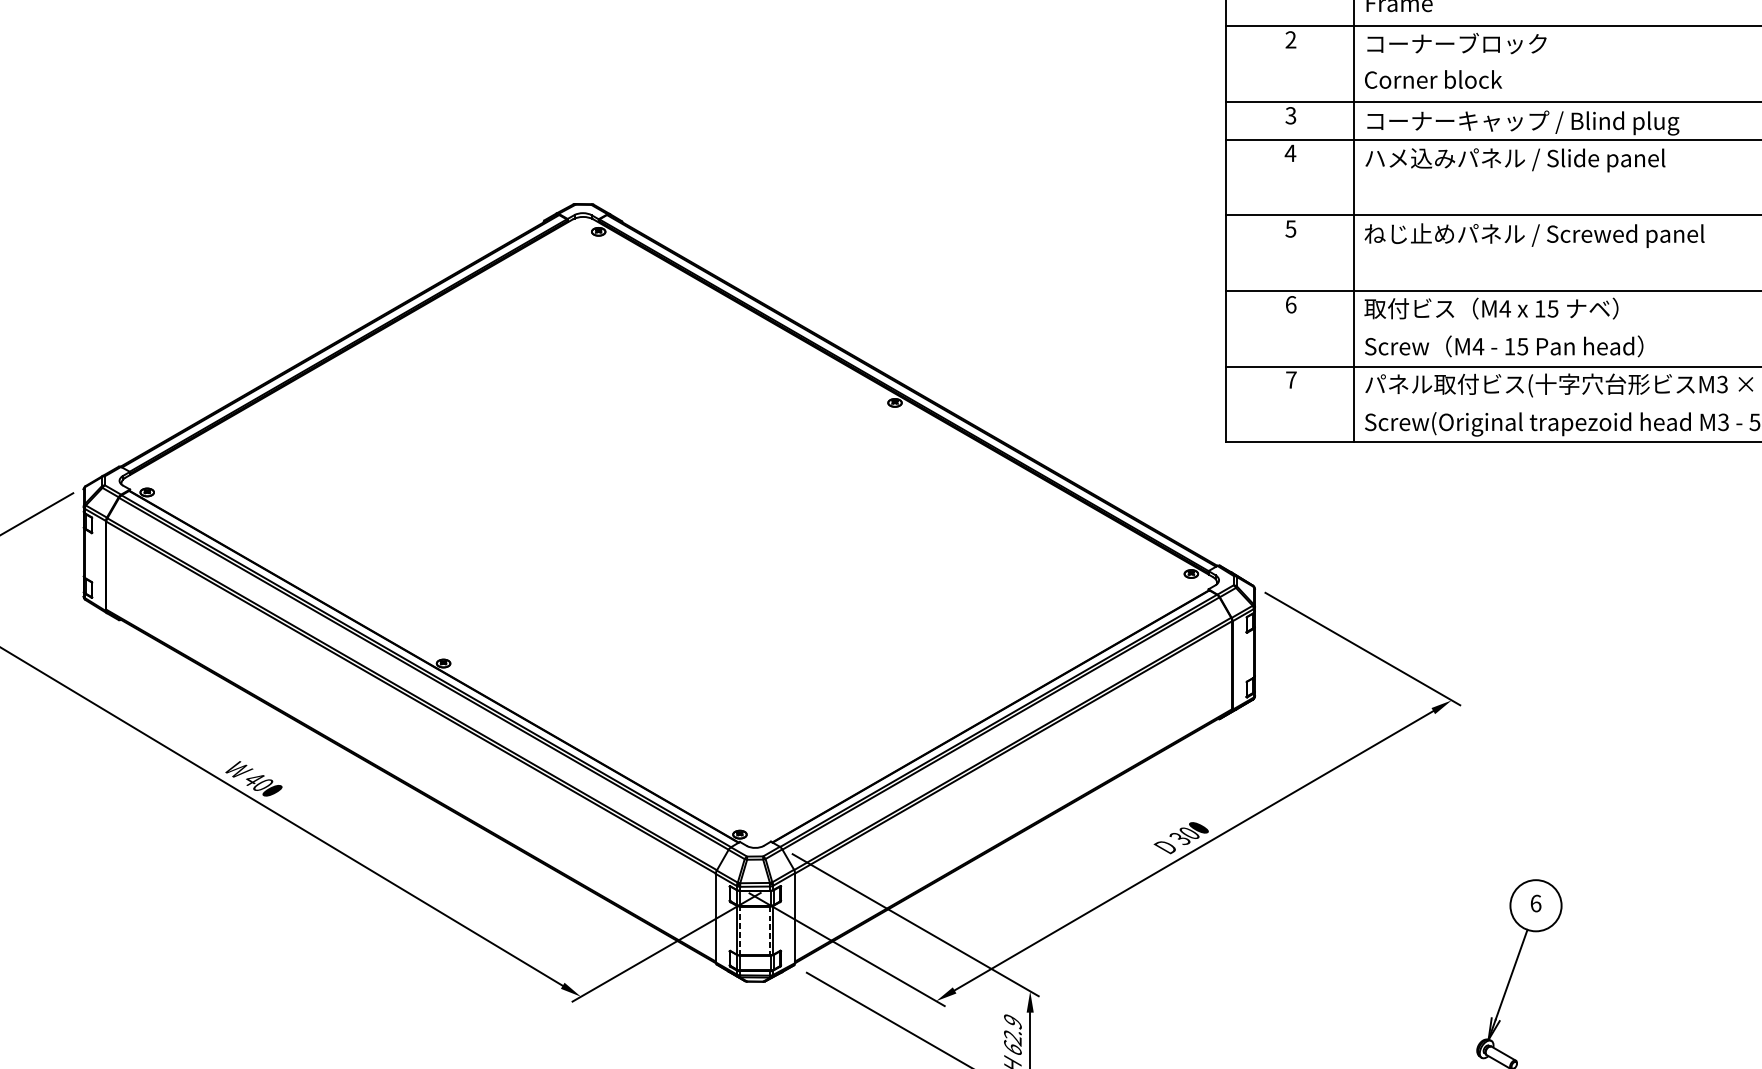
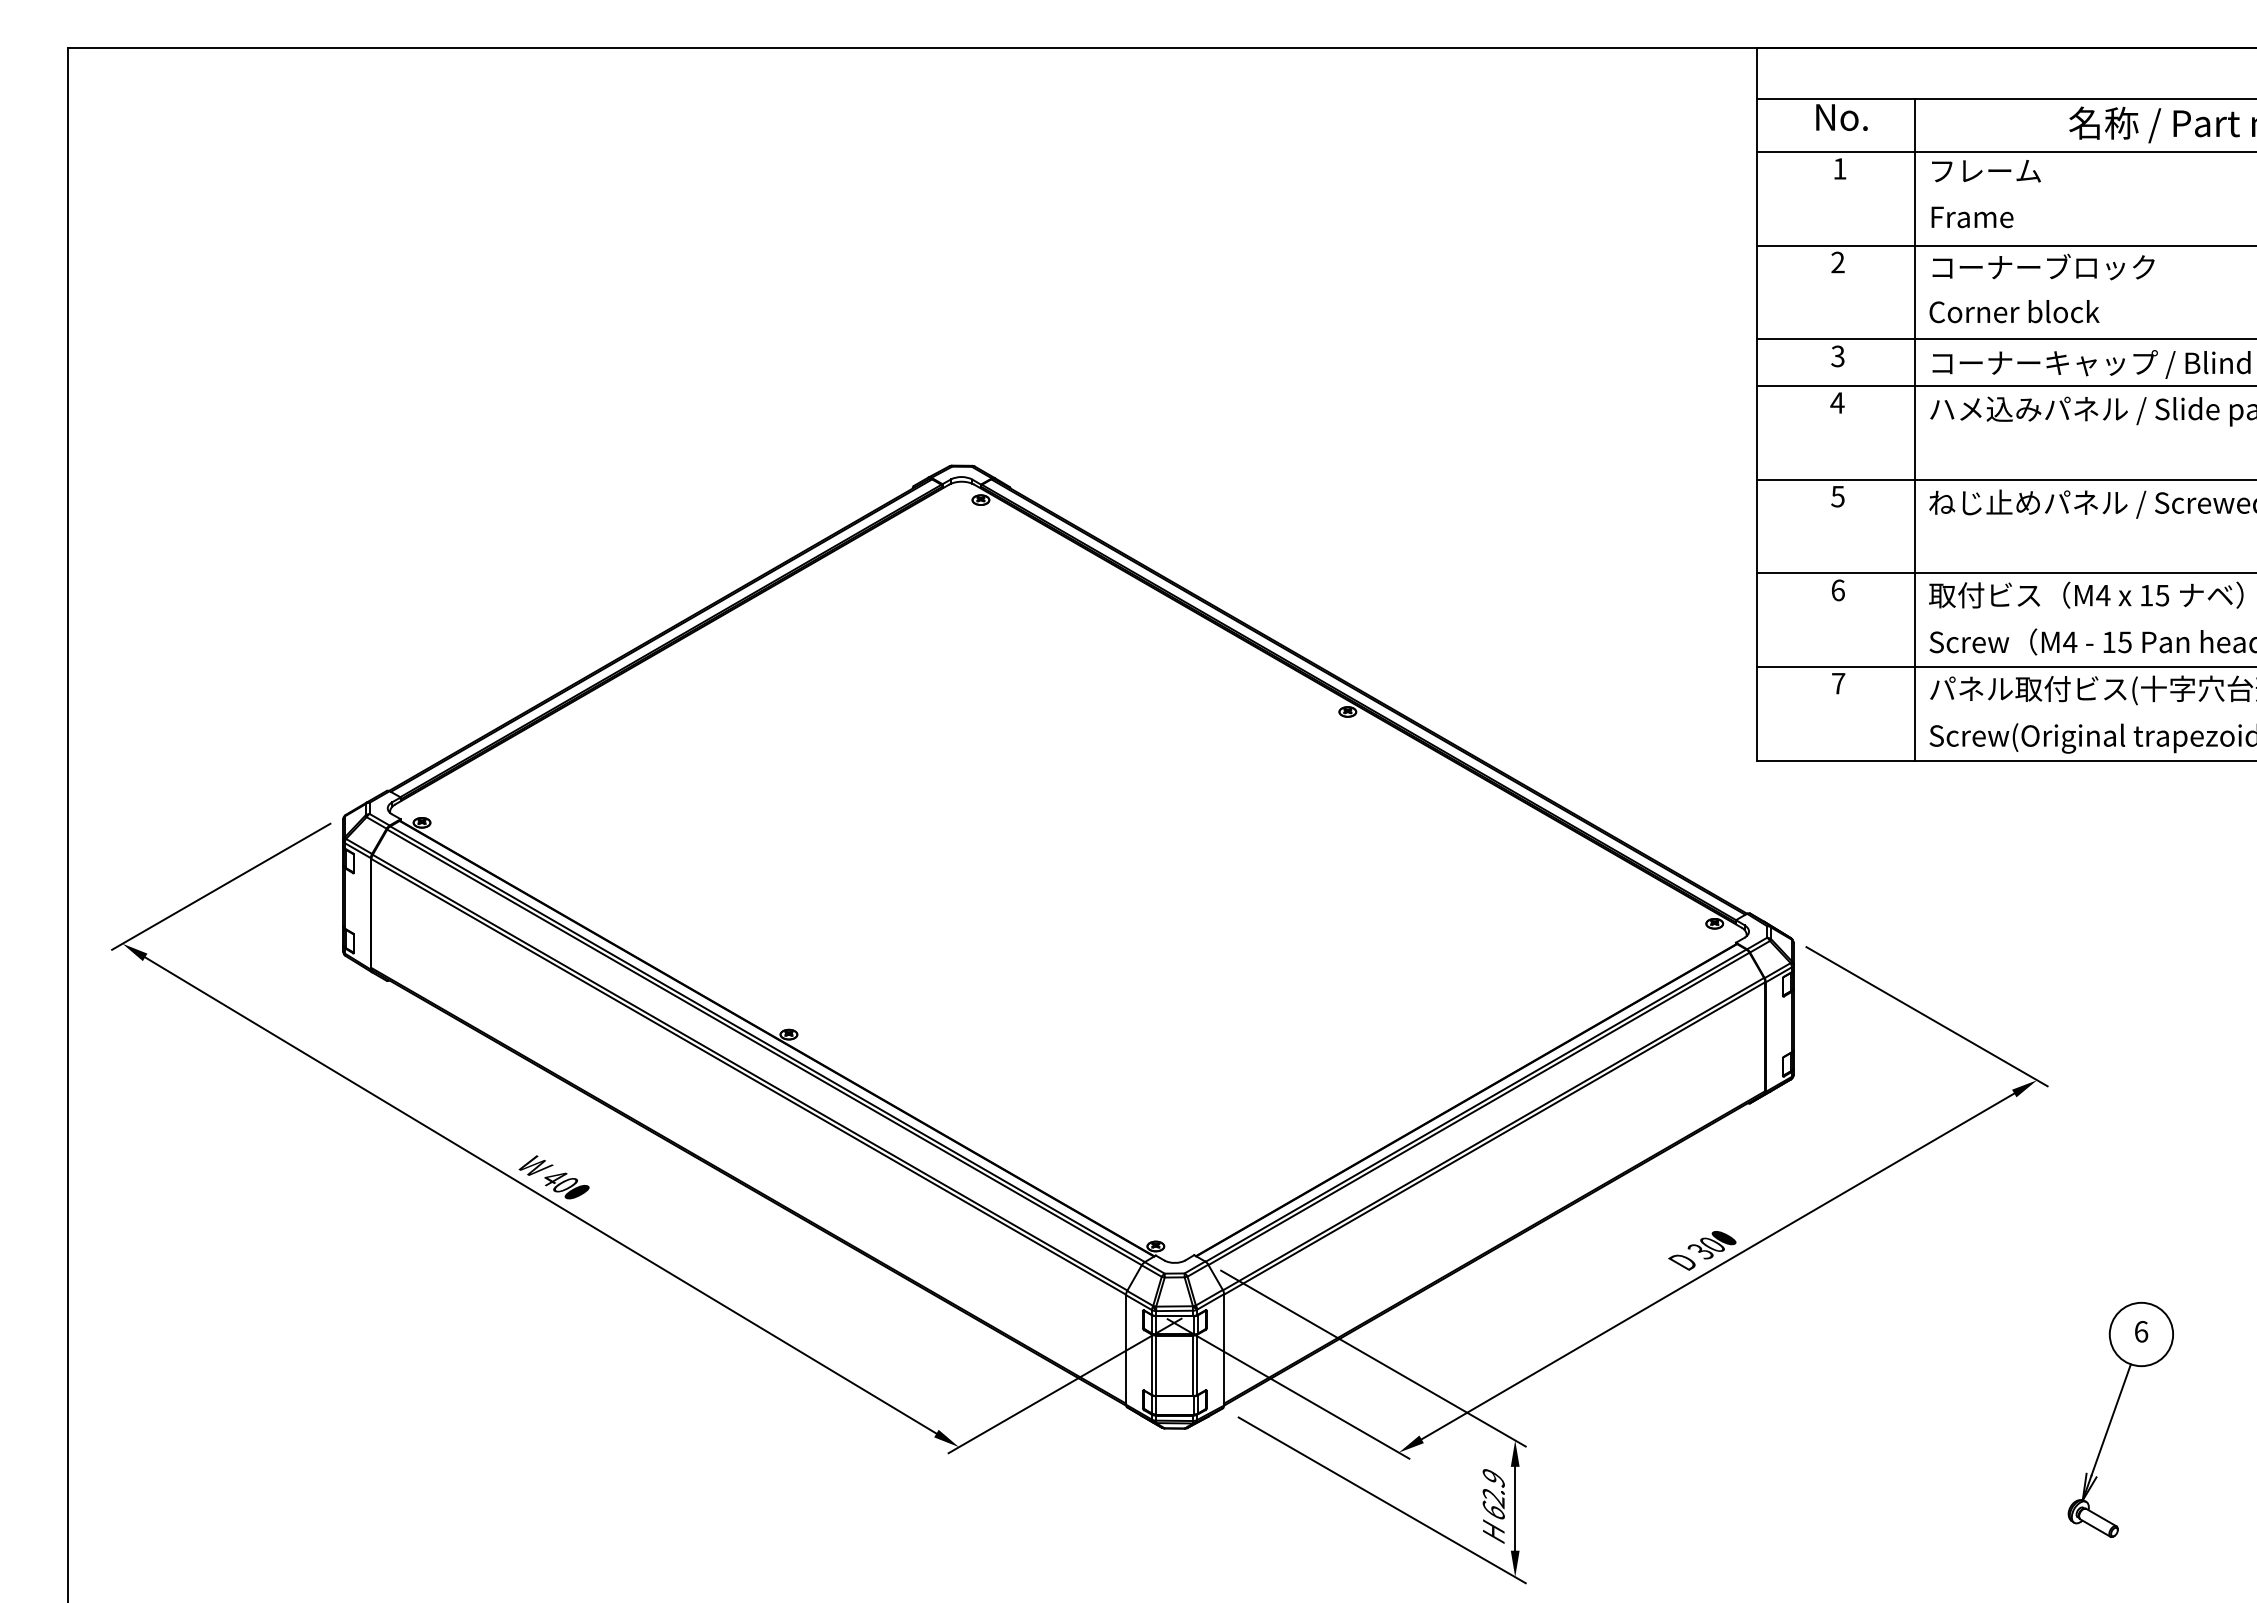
line: (740, 930) -> (1156, 1365), dashed -> solid
line: (769, 931) -> (1192, 1366), dashed -> solid

